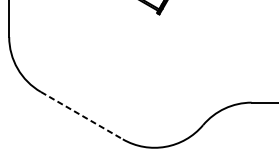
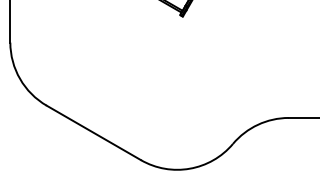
line: (82, 116) -> (94, 133), dashed -> solid

